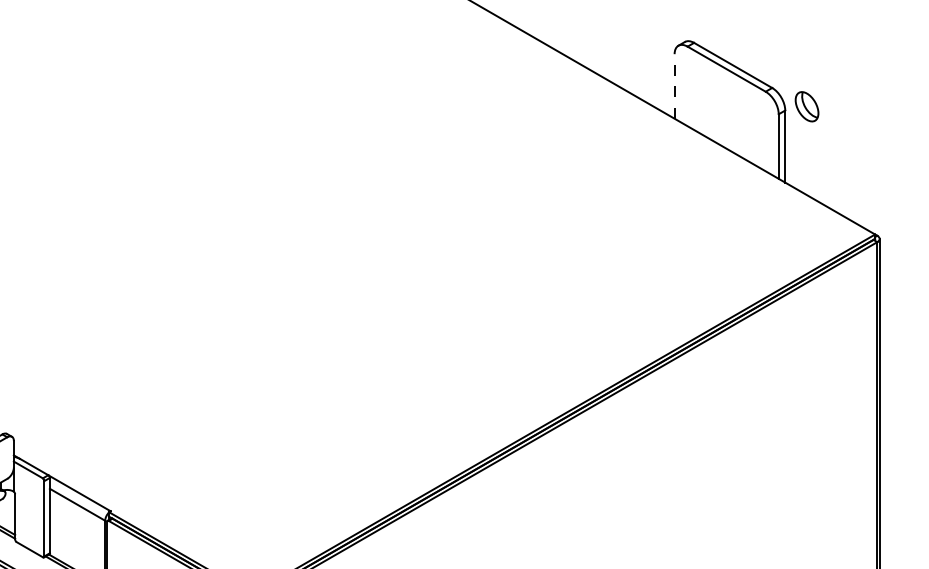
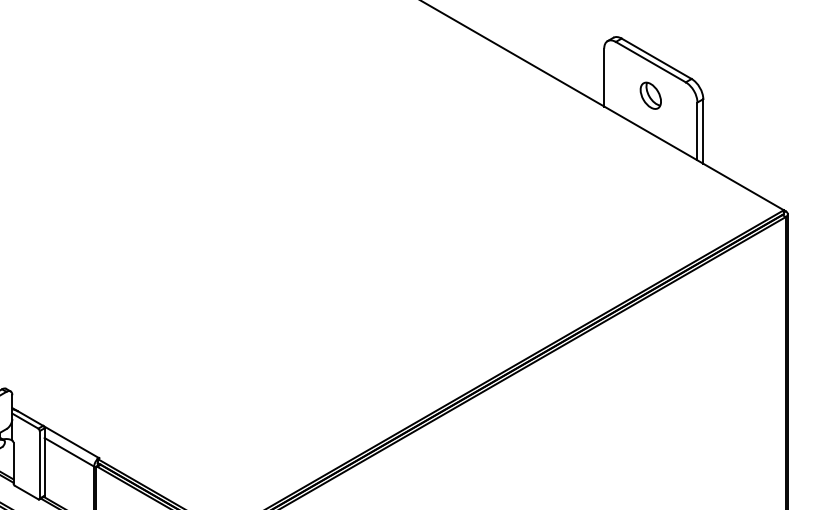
line: (674, 86) -> (604, 77), dashed -> solid
part: (806, 106) -> (650, 95), moved

